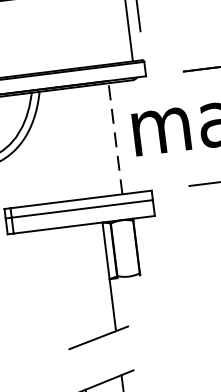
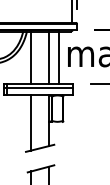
line: (115, 138) -> (59, 57), dashed -> solid
line: (92, 141) -> (48, 57), added
line: (56, 146) -> (31, 57), added
line: (73, 284) -> (31, 122), added

